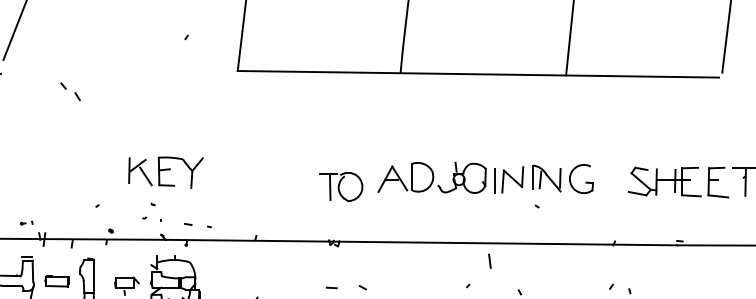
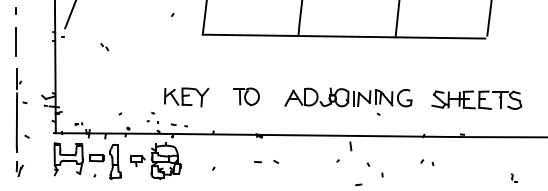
part: (70, 92) -> (104, 47), size x0.62
part: (165, 172) -> (186, 97), moved
part: (341, 186) -> (246, 96), moved

